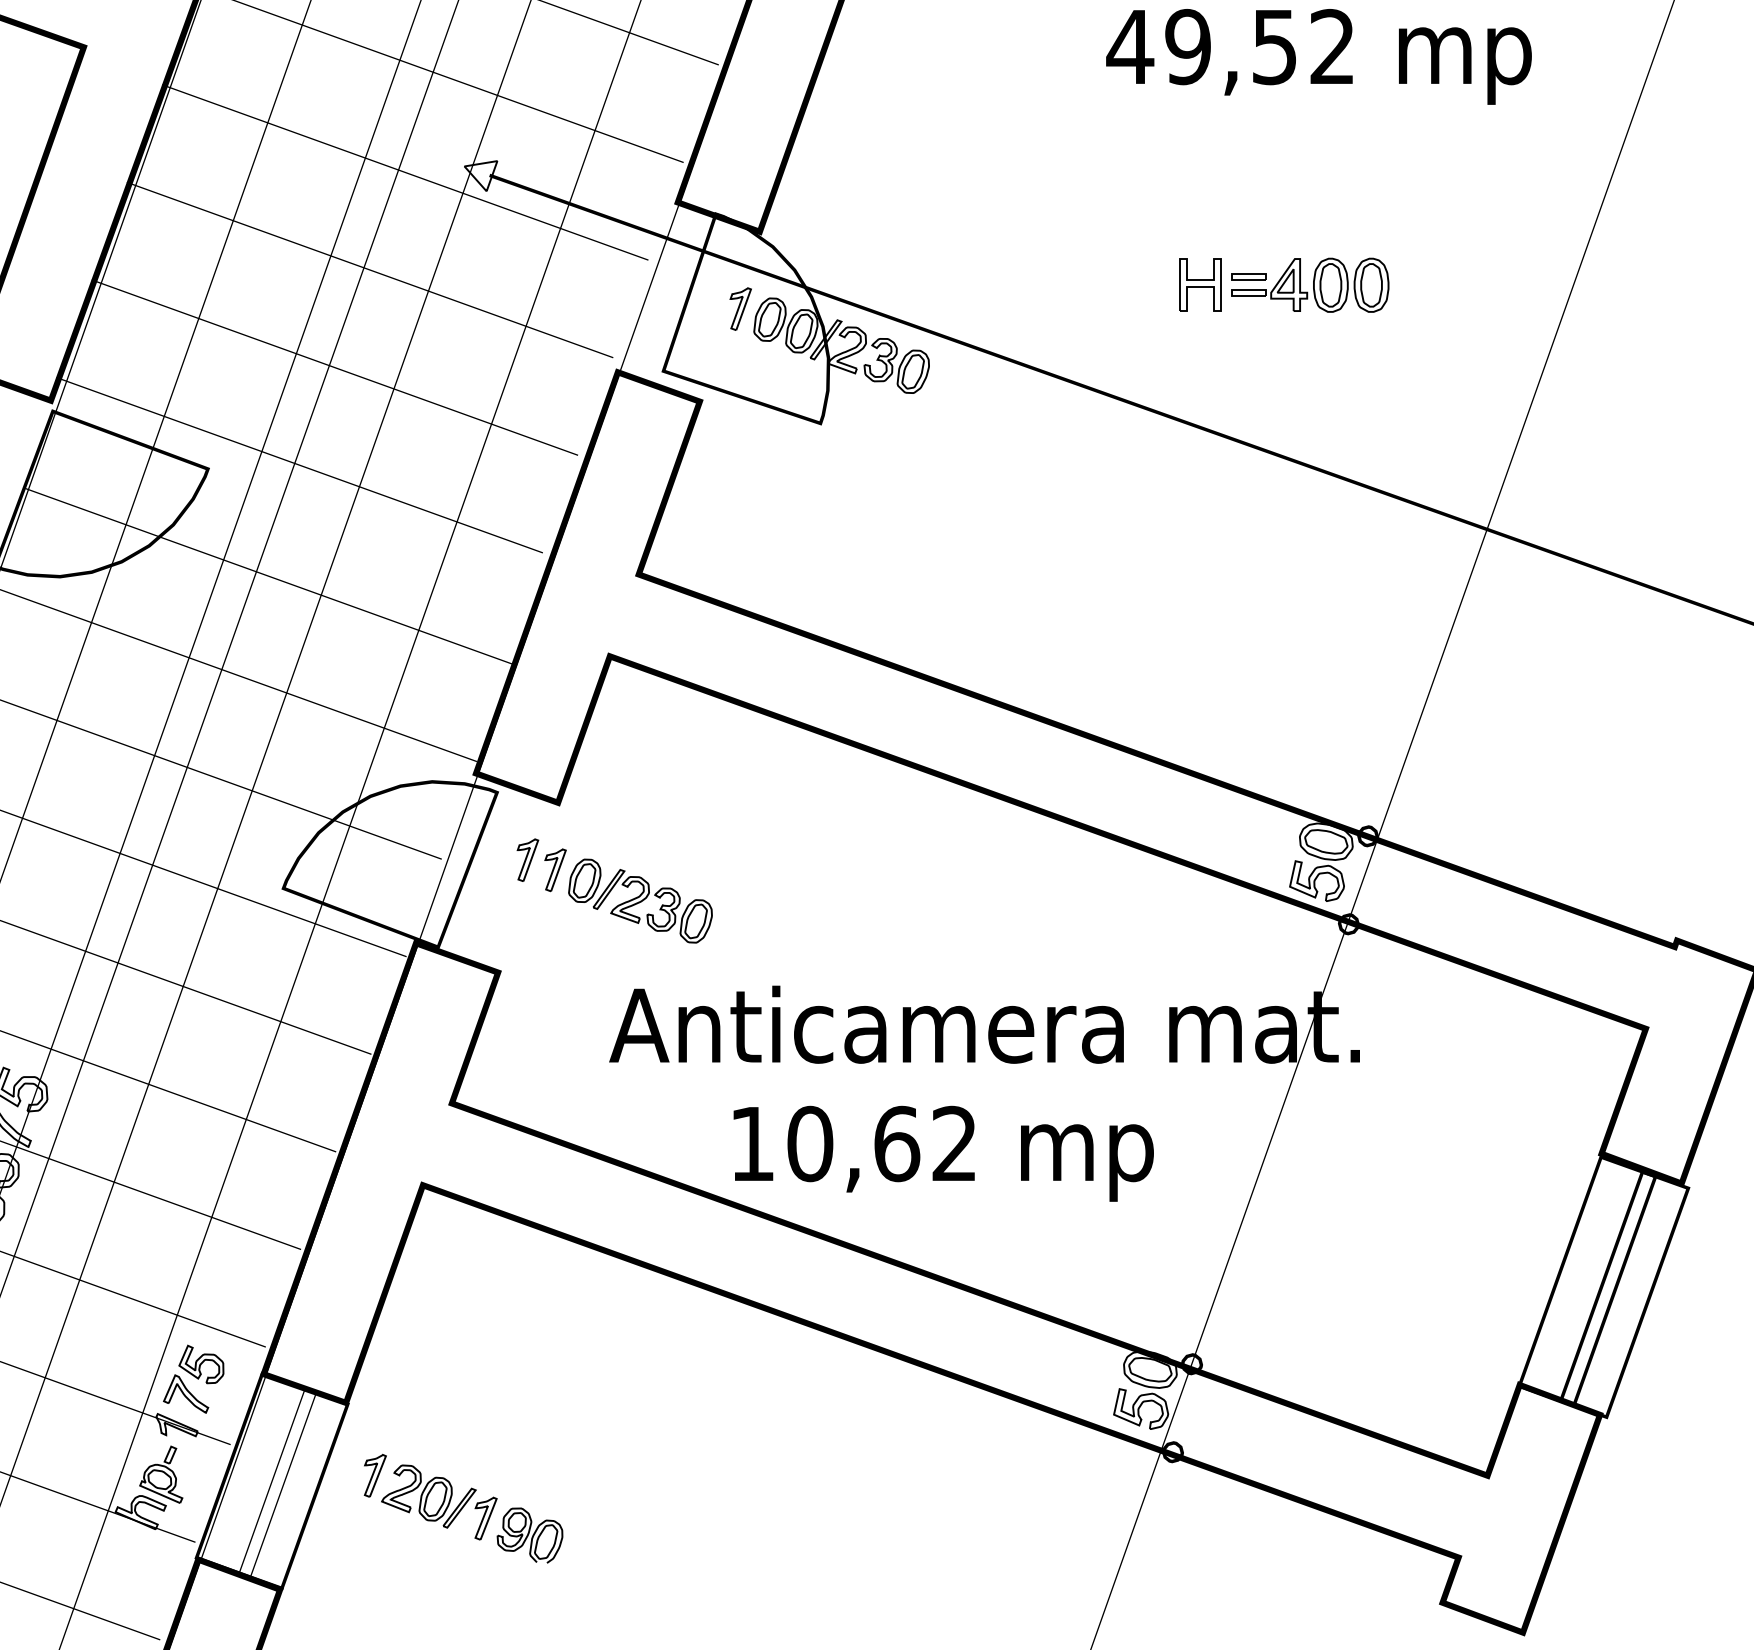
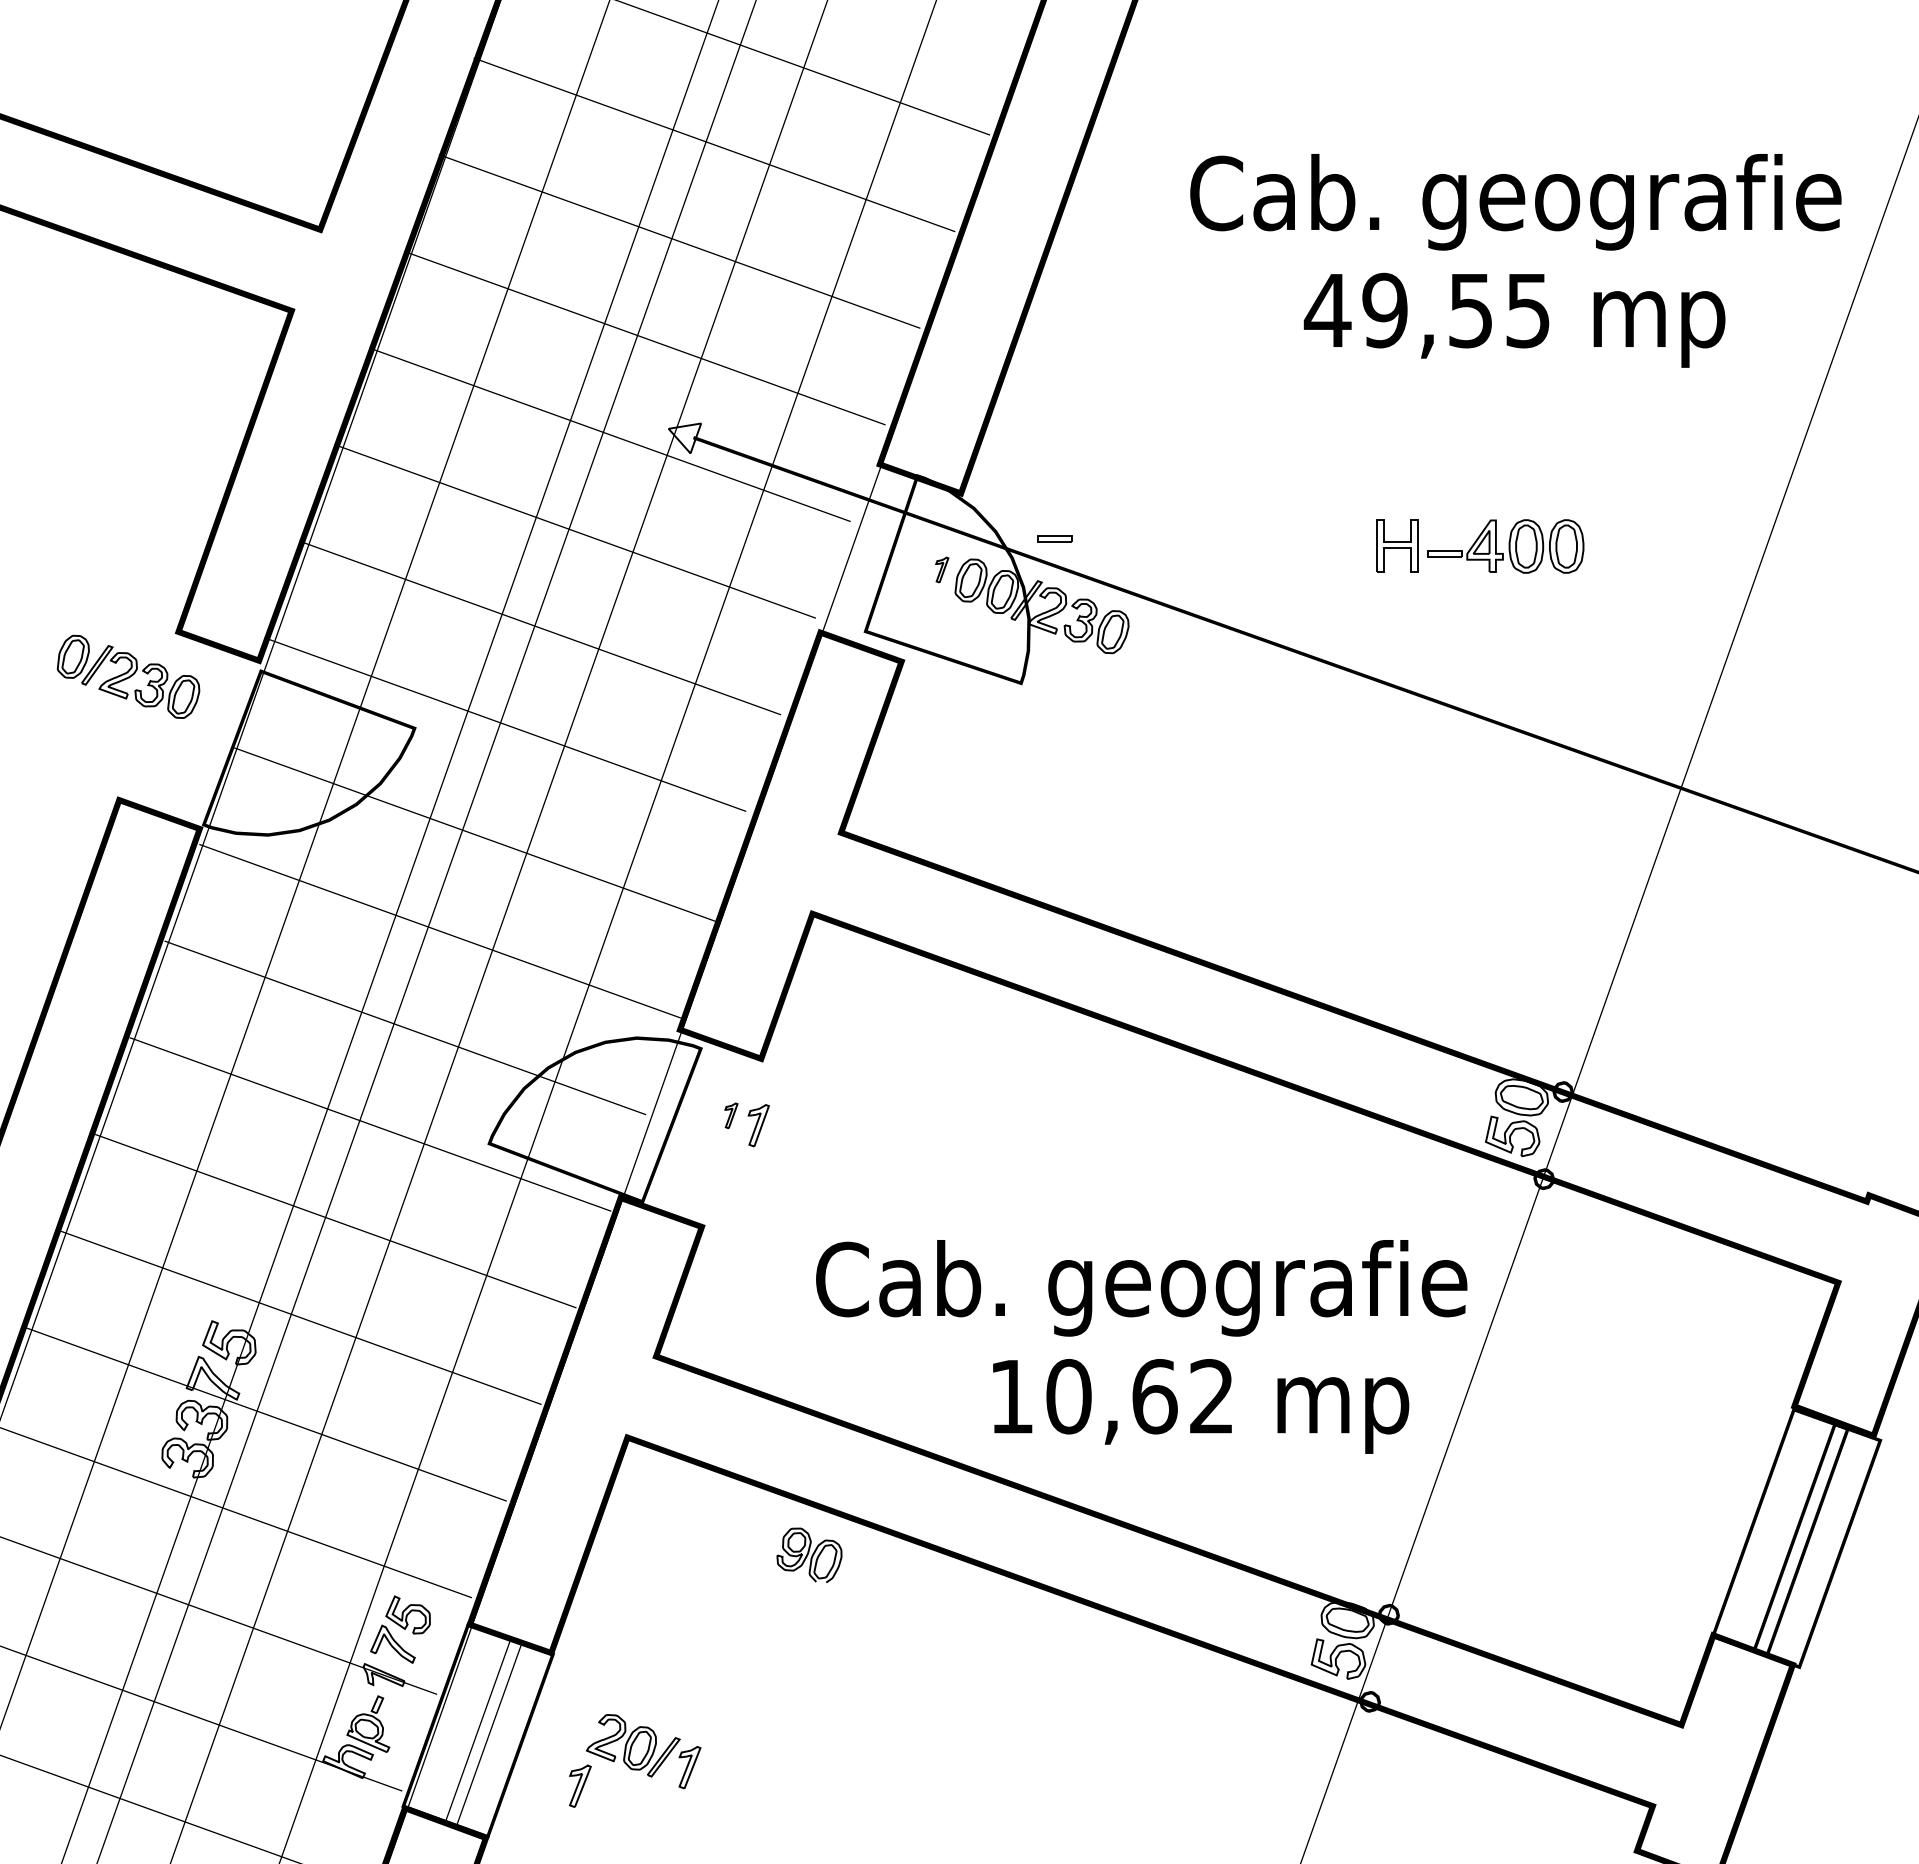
text: (1331, 46) -> (1527, 310), 49,52 -> 49,55
part: (1248, 277) -> (1054, 538), moved
part: (741, 308) -> (942, 569), size x0.6
part: (528, 859) -> (731, 1115), size x0.6
part: (640, 901) -> (842, 1156), removed
text: (984, 1034) -> (1183, 1288), Anticamera mat. -> Cab. geografie
text: (944, 1153) -> (1201, 1406), moved
part: (375, 1475) -> (580, 1785), moved
part: (530, 1534) -> (809, 1554), moved

